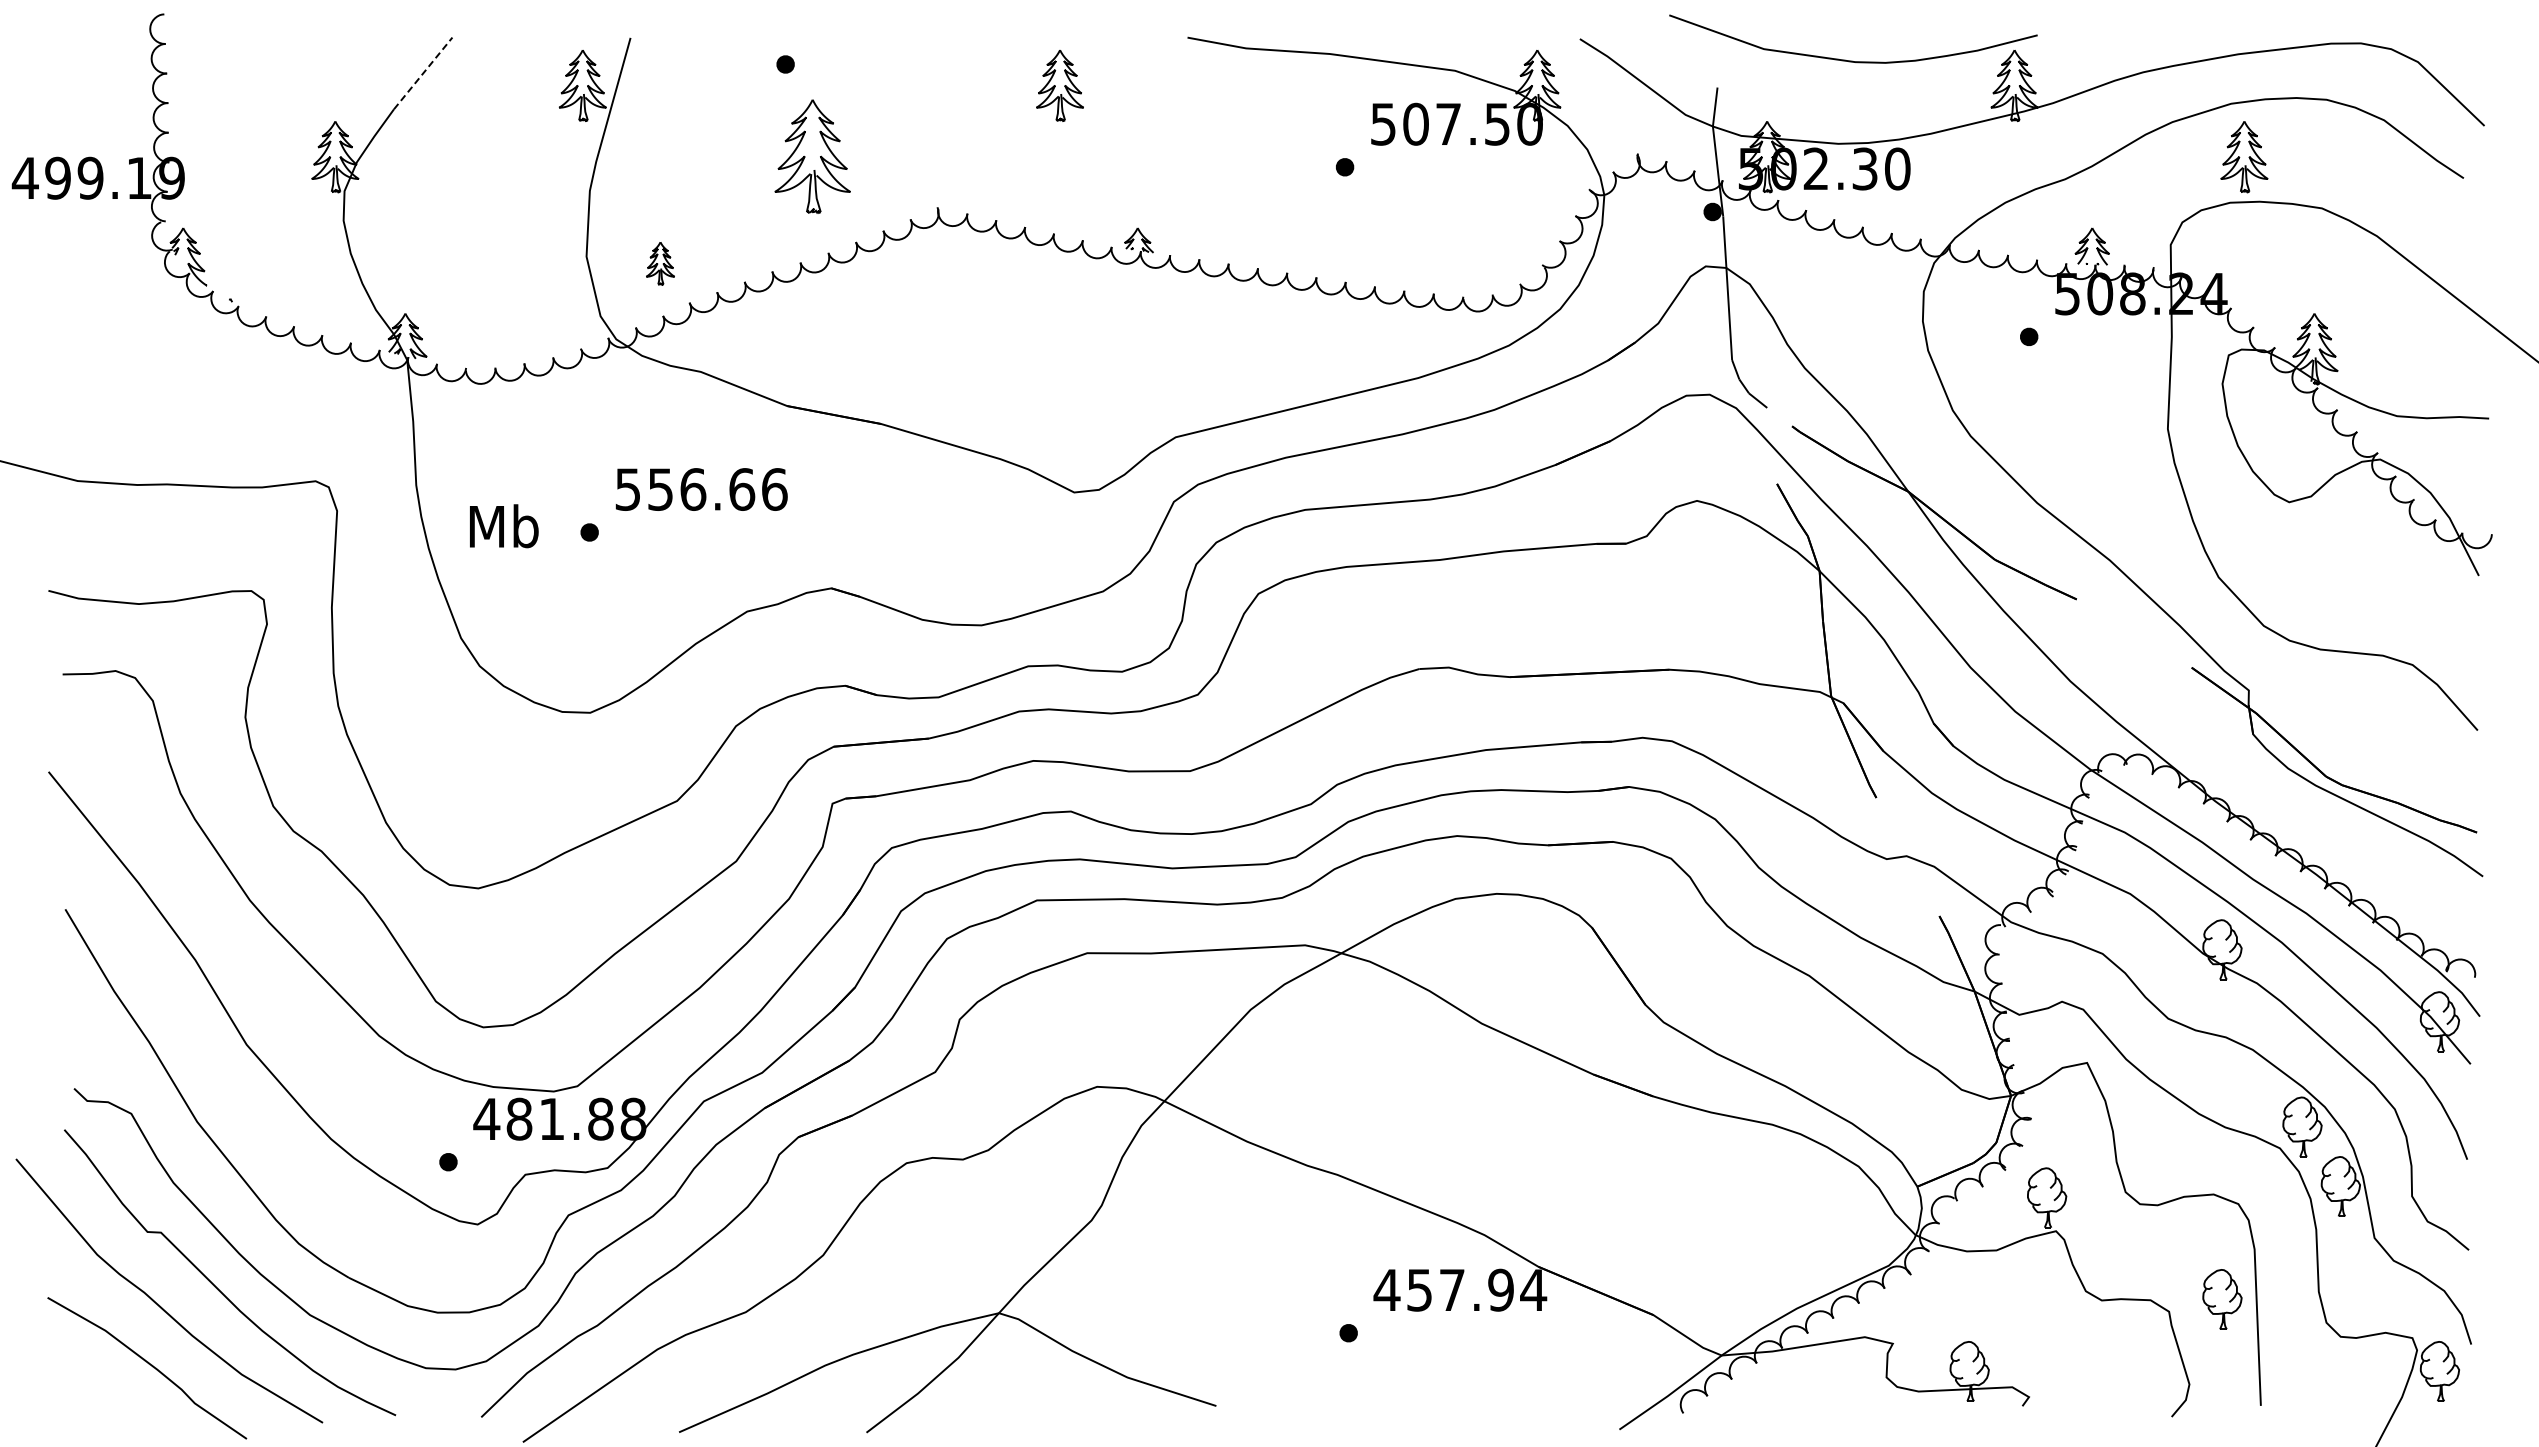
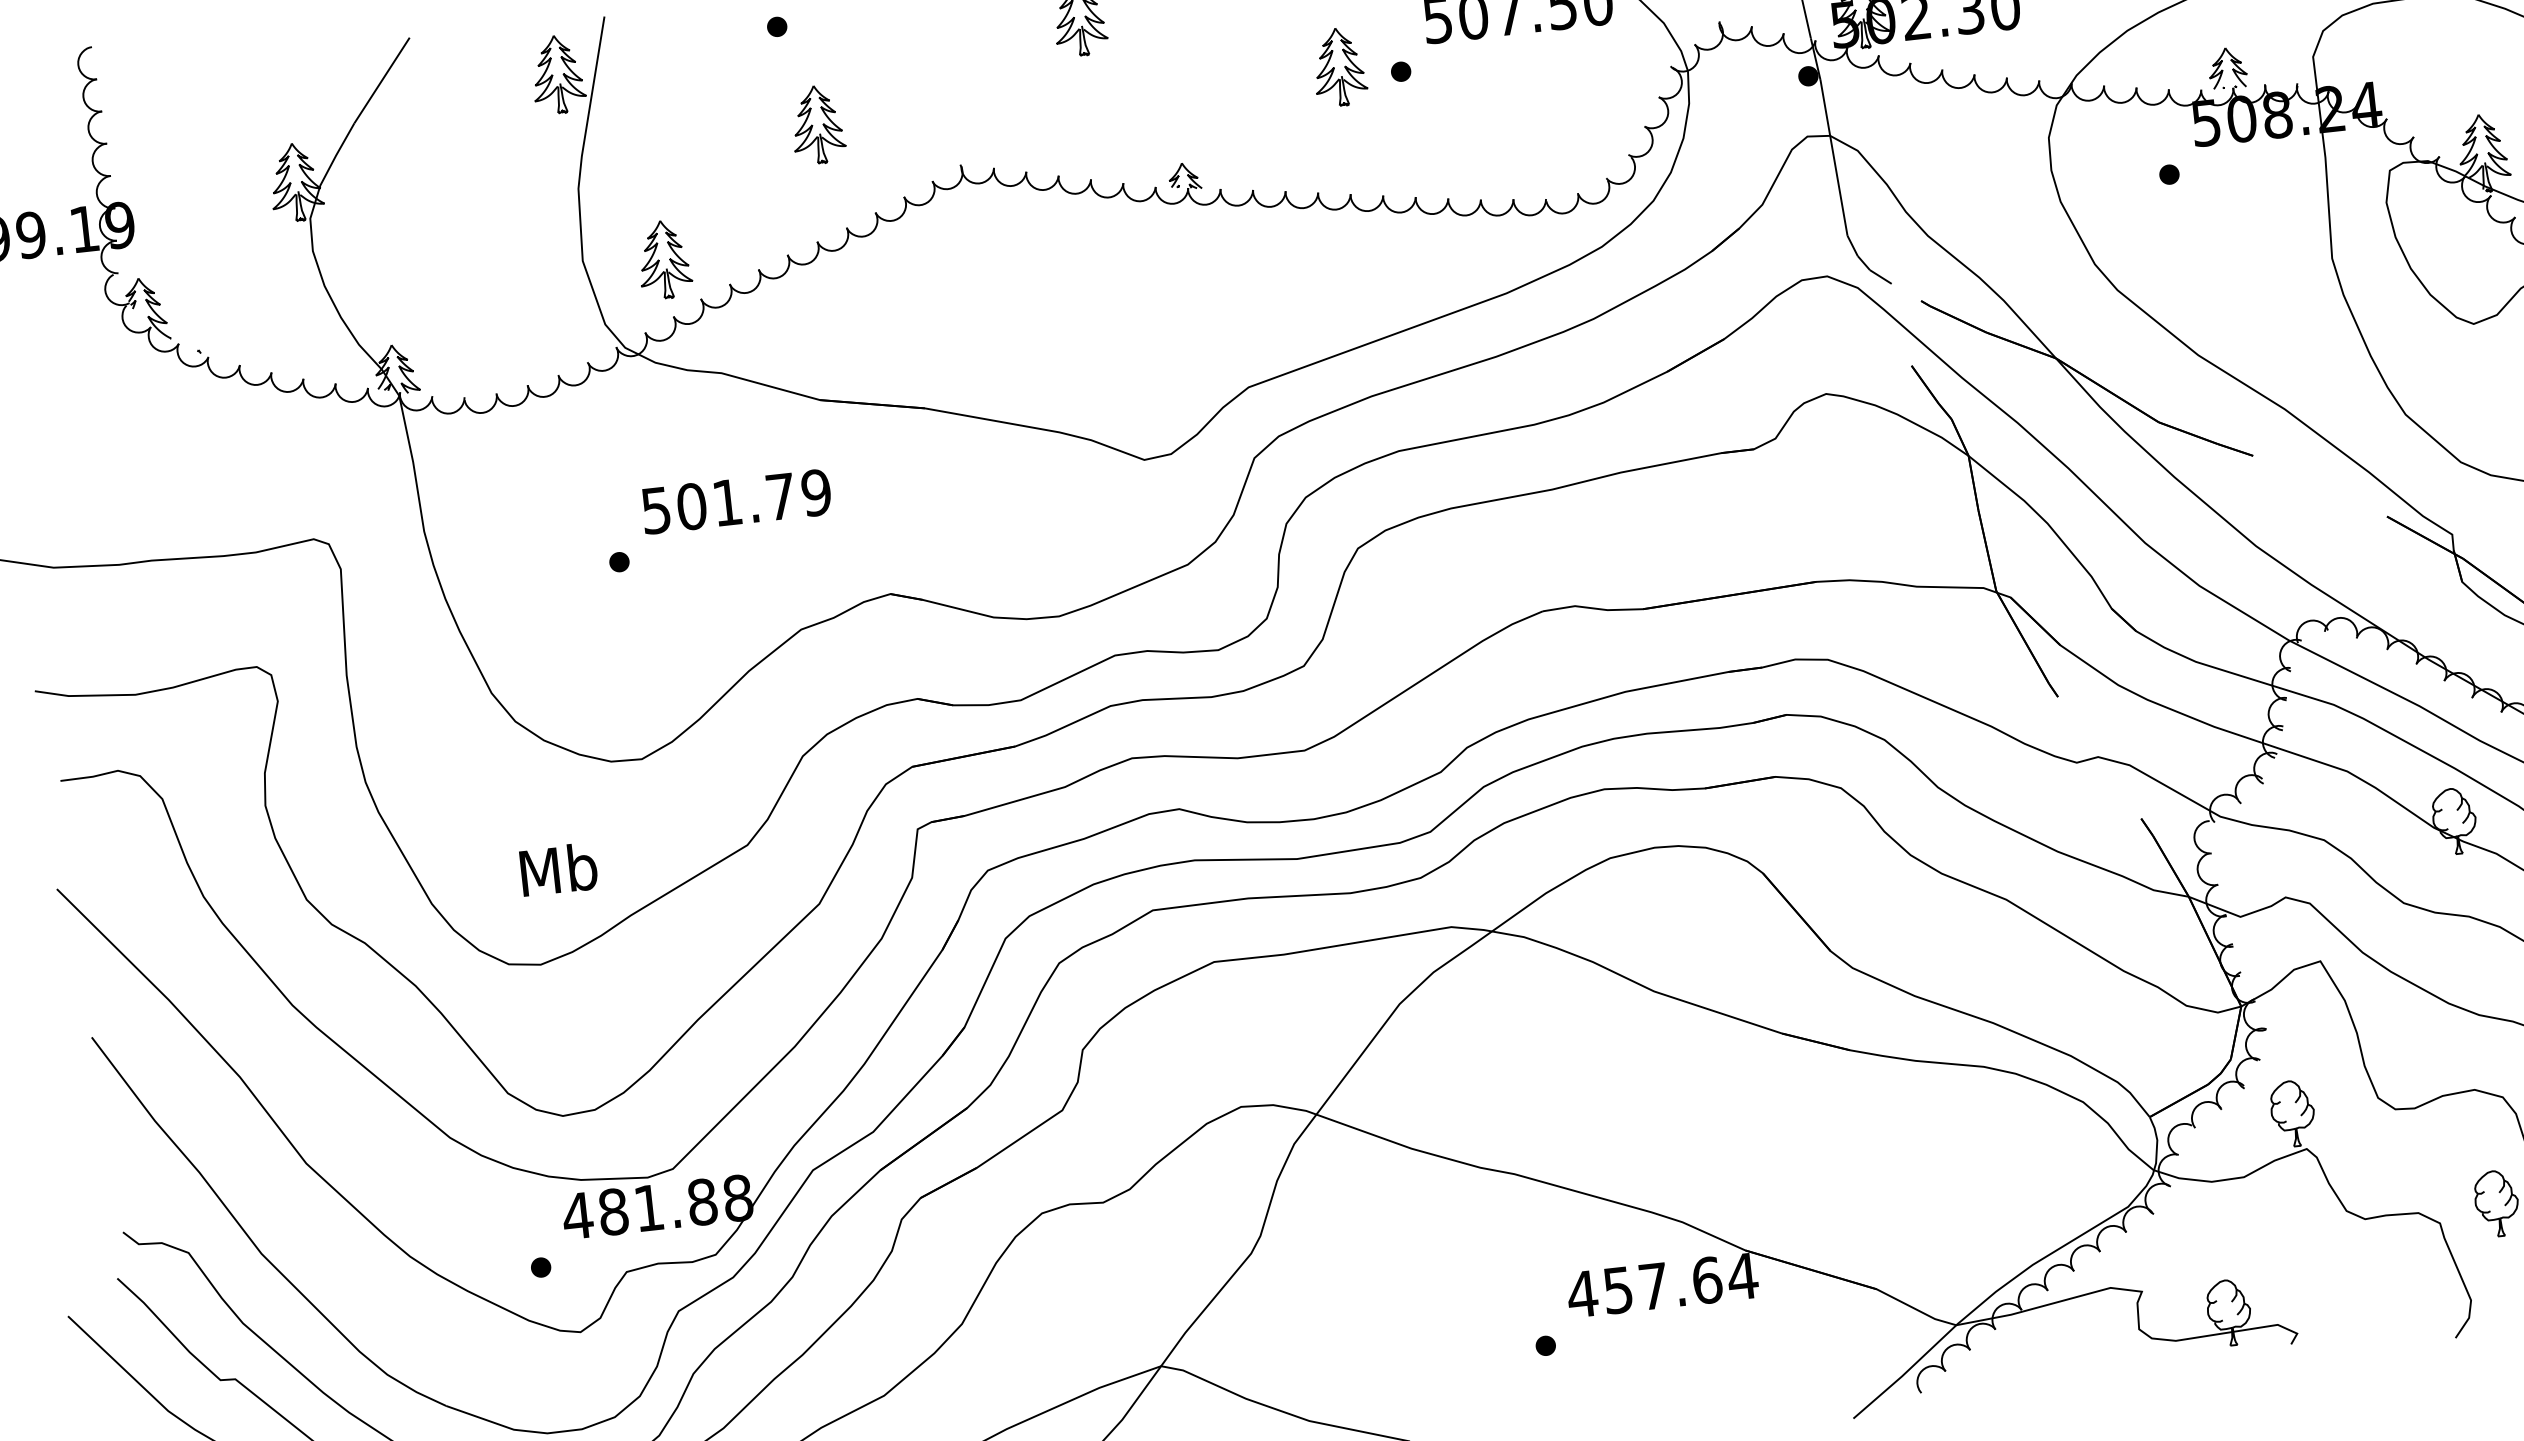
line: (423, 73) -> (382, 80), dashed -> solid
part: (812, 157) -> (817, 125), size x0.62
part: (1289, 157) -> (1339, 67), added
part: (660, 263) -> (664, 259), size x1.67
text: (717, 489) -> (754, 499), 556.66 -> 501.79
text: (504, 526) -> (559, 869), moved
text: (1501, 1289) -> (1707, 1279), 457.94 -> 457.64

